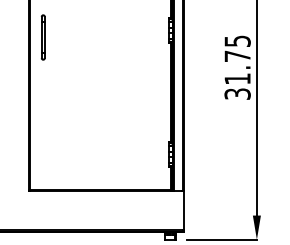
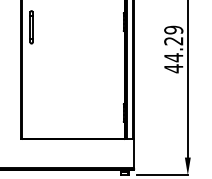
text: (237, 67) -> (173, 49), 31.75 -> 44.29

